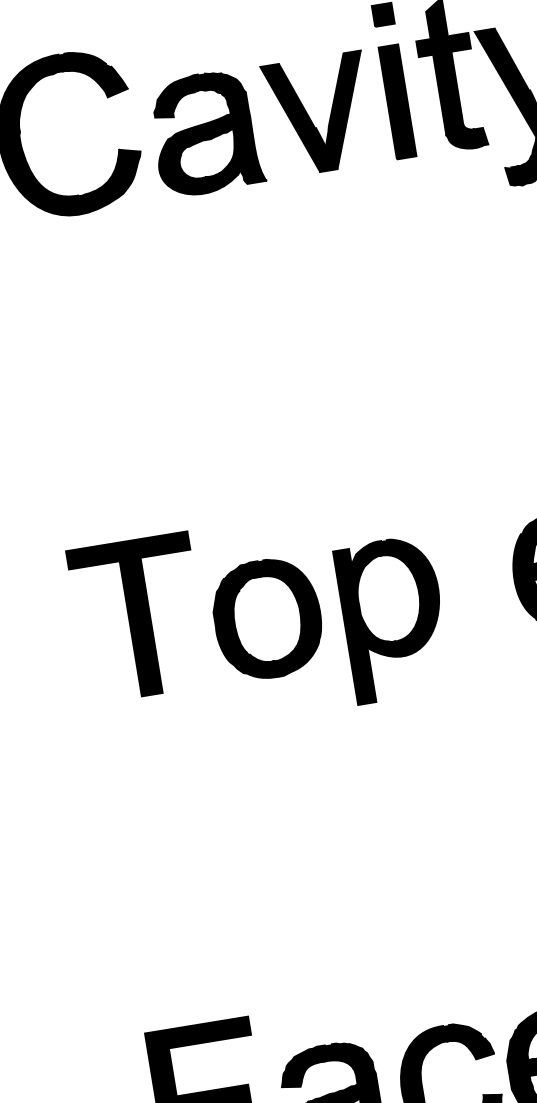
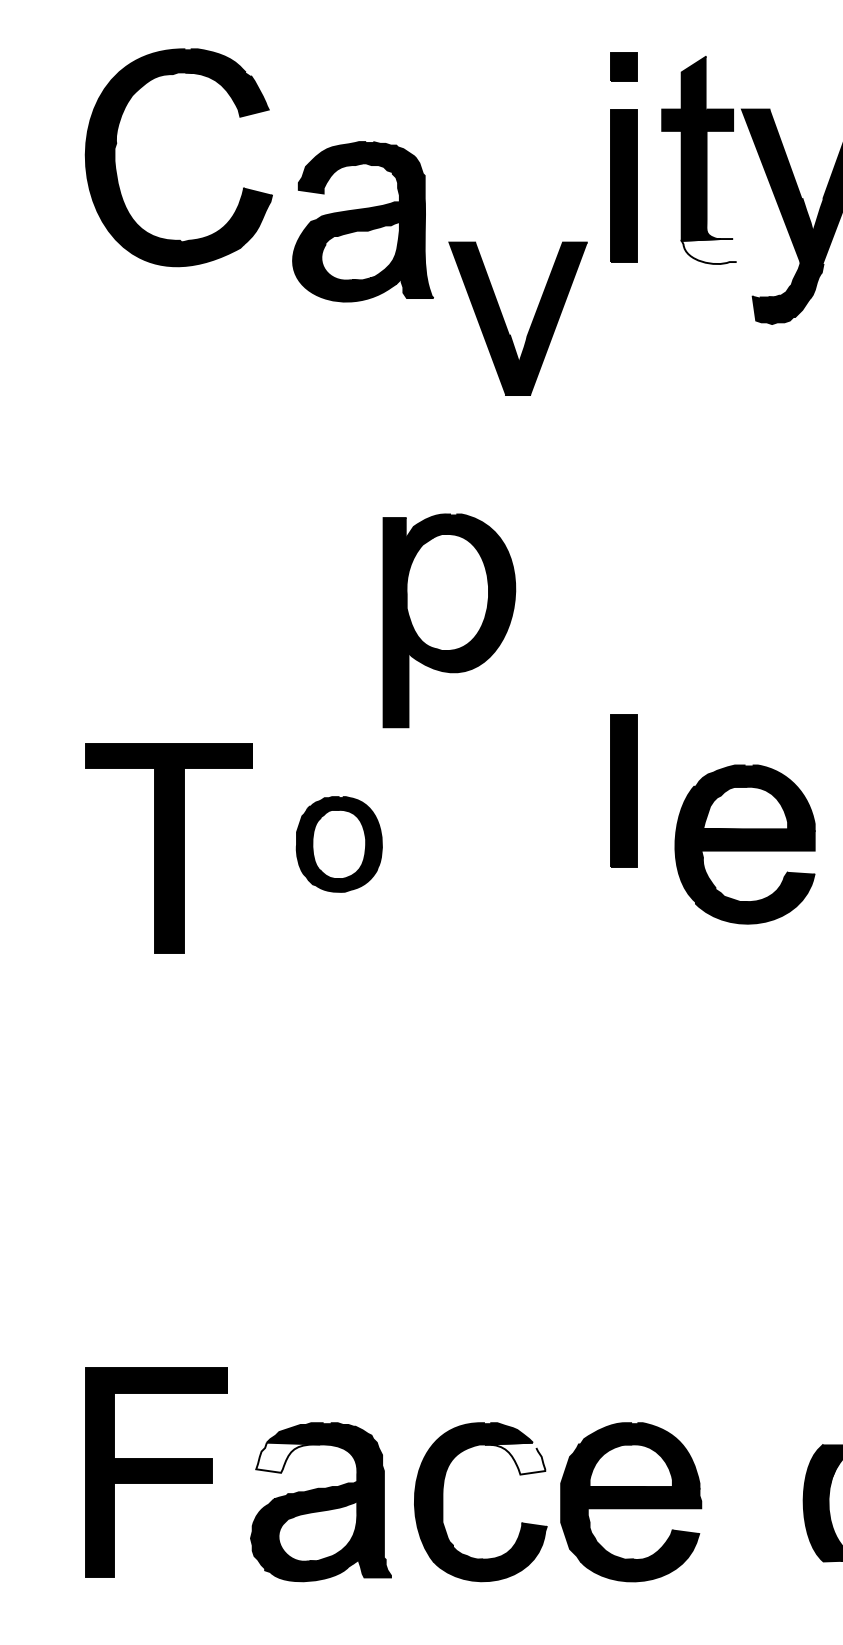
part: (311, 118) -> (505, 322), moved
part: (205, 133) -> (362, 221), moved
fill: (467, 139) -> (708, 251), removed
part: (469, 545) -> (623, 790), added
part: (139, 618) -> (168, 848), moved
part: (393, 618) -> (449, 620), moved
part: (267, 619) -> (339, 844), size x0.6
fill: (469, 1048) -> (514, 1458), removed
fill: (304, 1074) -> (288, 1457), removed

